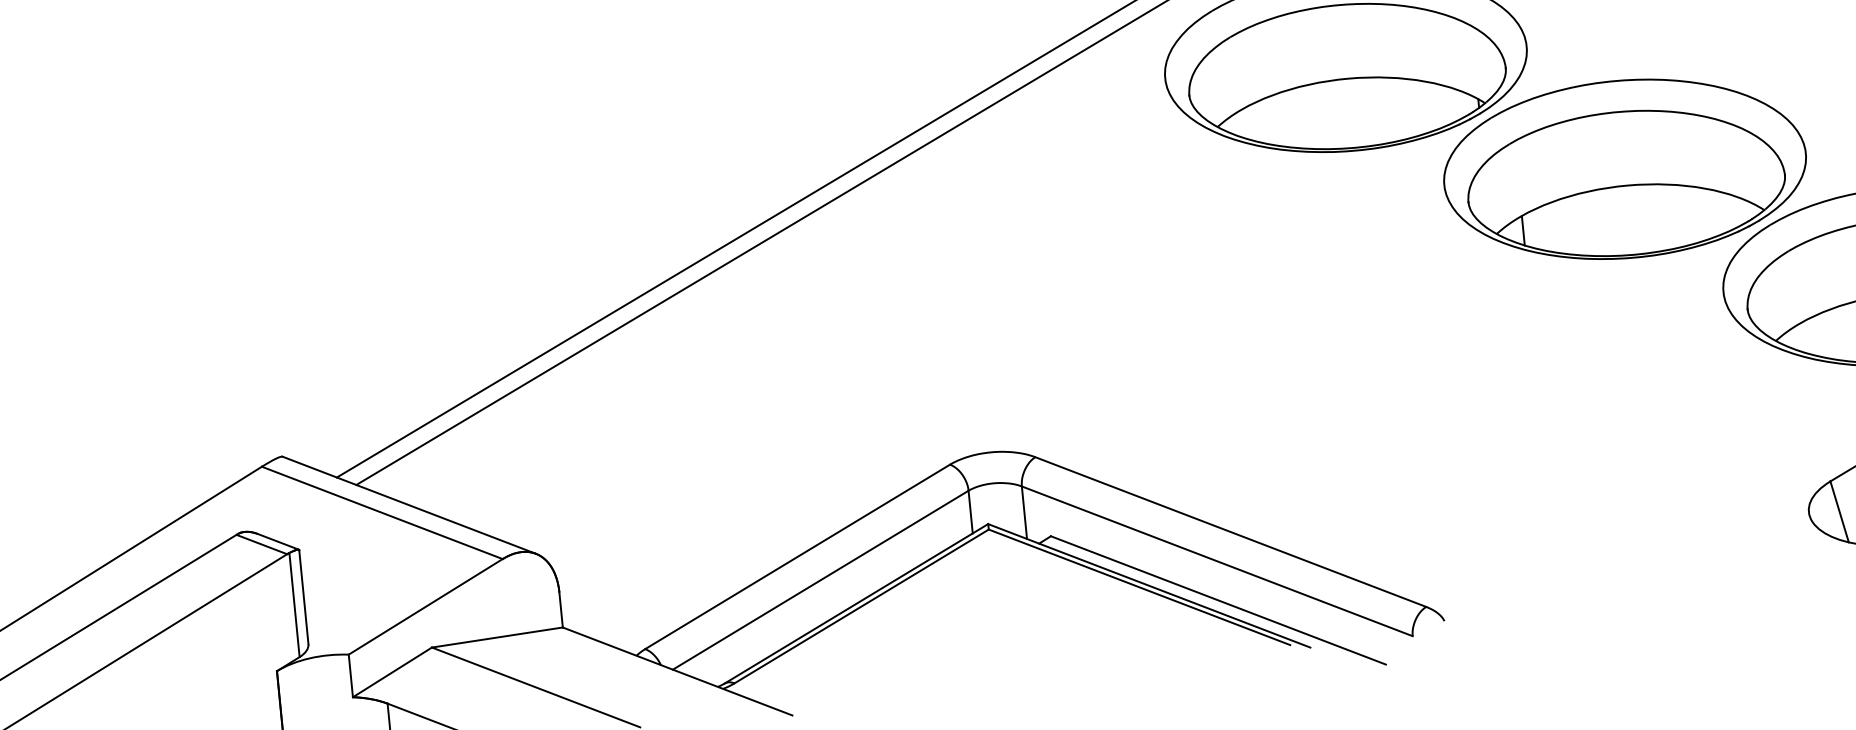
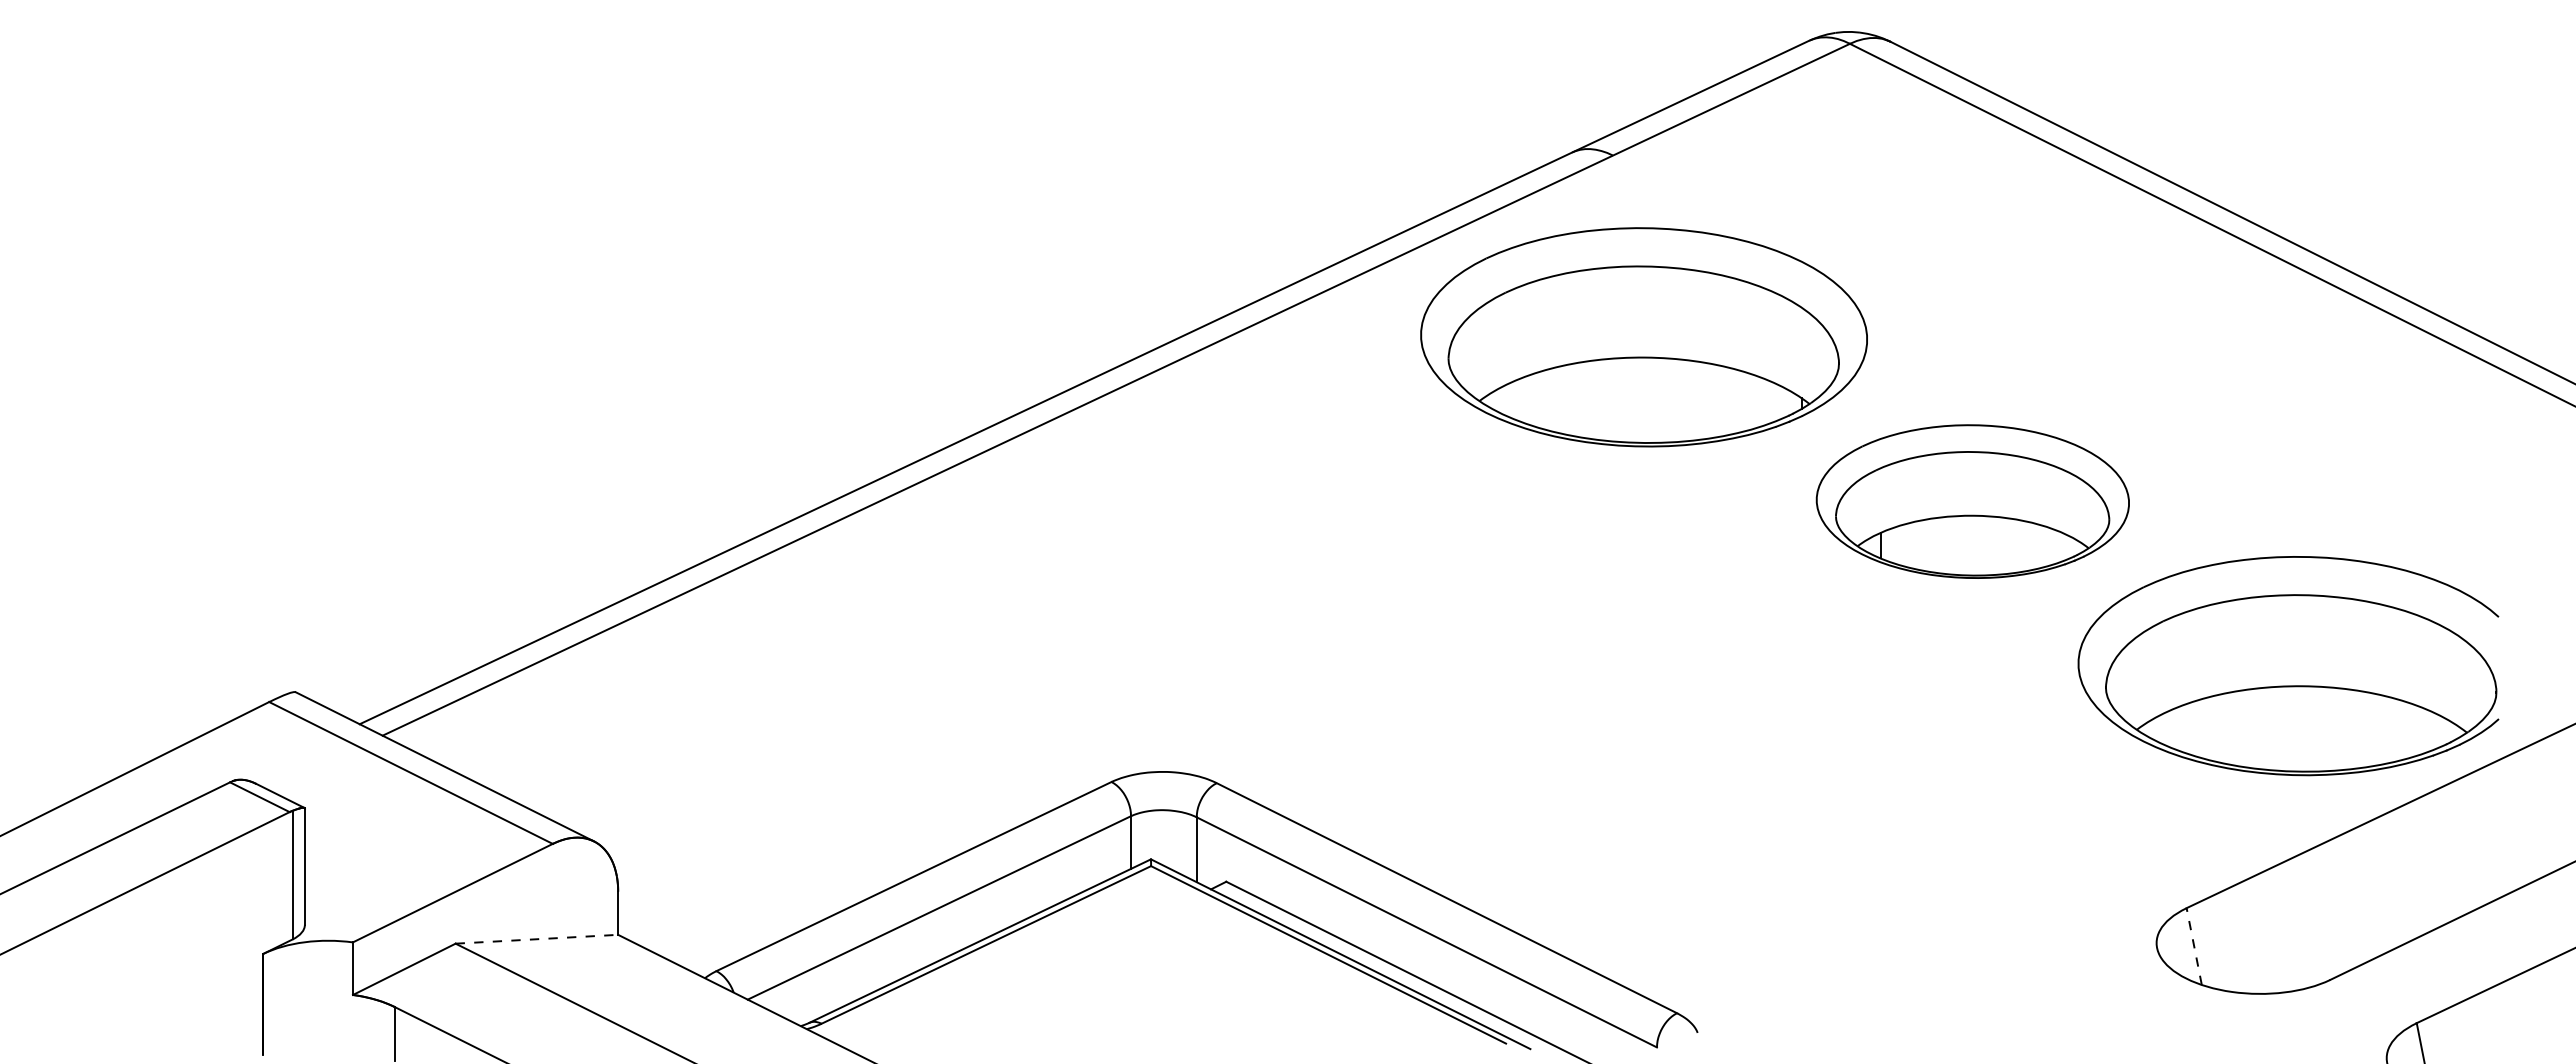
part: (1624, 169) -> (1972, 501), size x0.7
line: (1839, 511) -> (2194, 946), solid -> dashed
line: (497, 637) -> (537, 939), solid -> dashed

